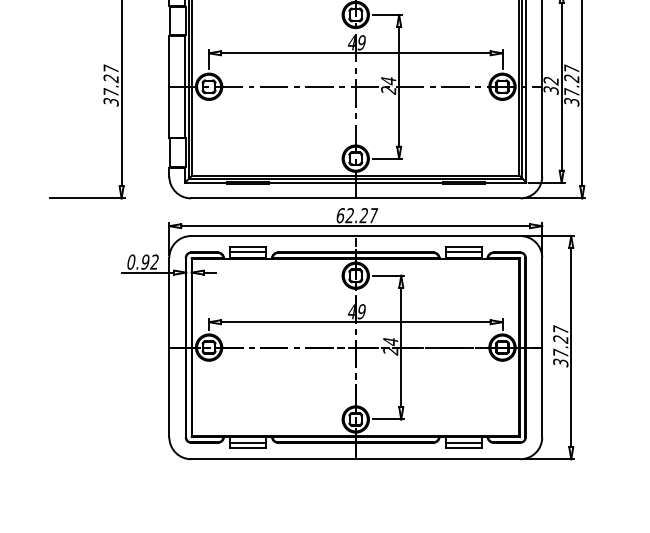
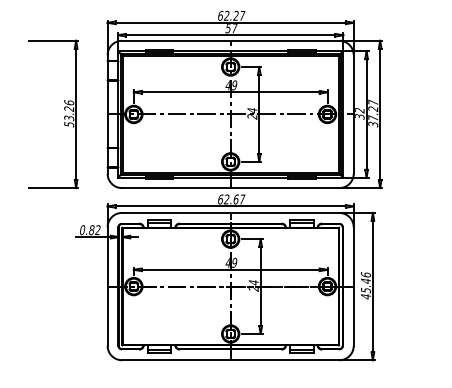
text: (111, 83) -> (69, 112), 37.27 -> 53.26
text: (363, 215) -> (235, 199), 62.27 -> 62.67
text: (144, 262) -> (91, 230), 0.92 -> 0.82
text: (560, 345) -> (365, 285), 37.27 -> 45.46

